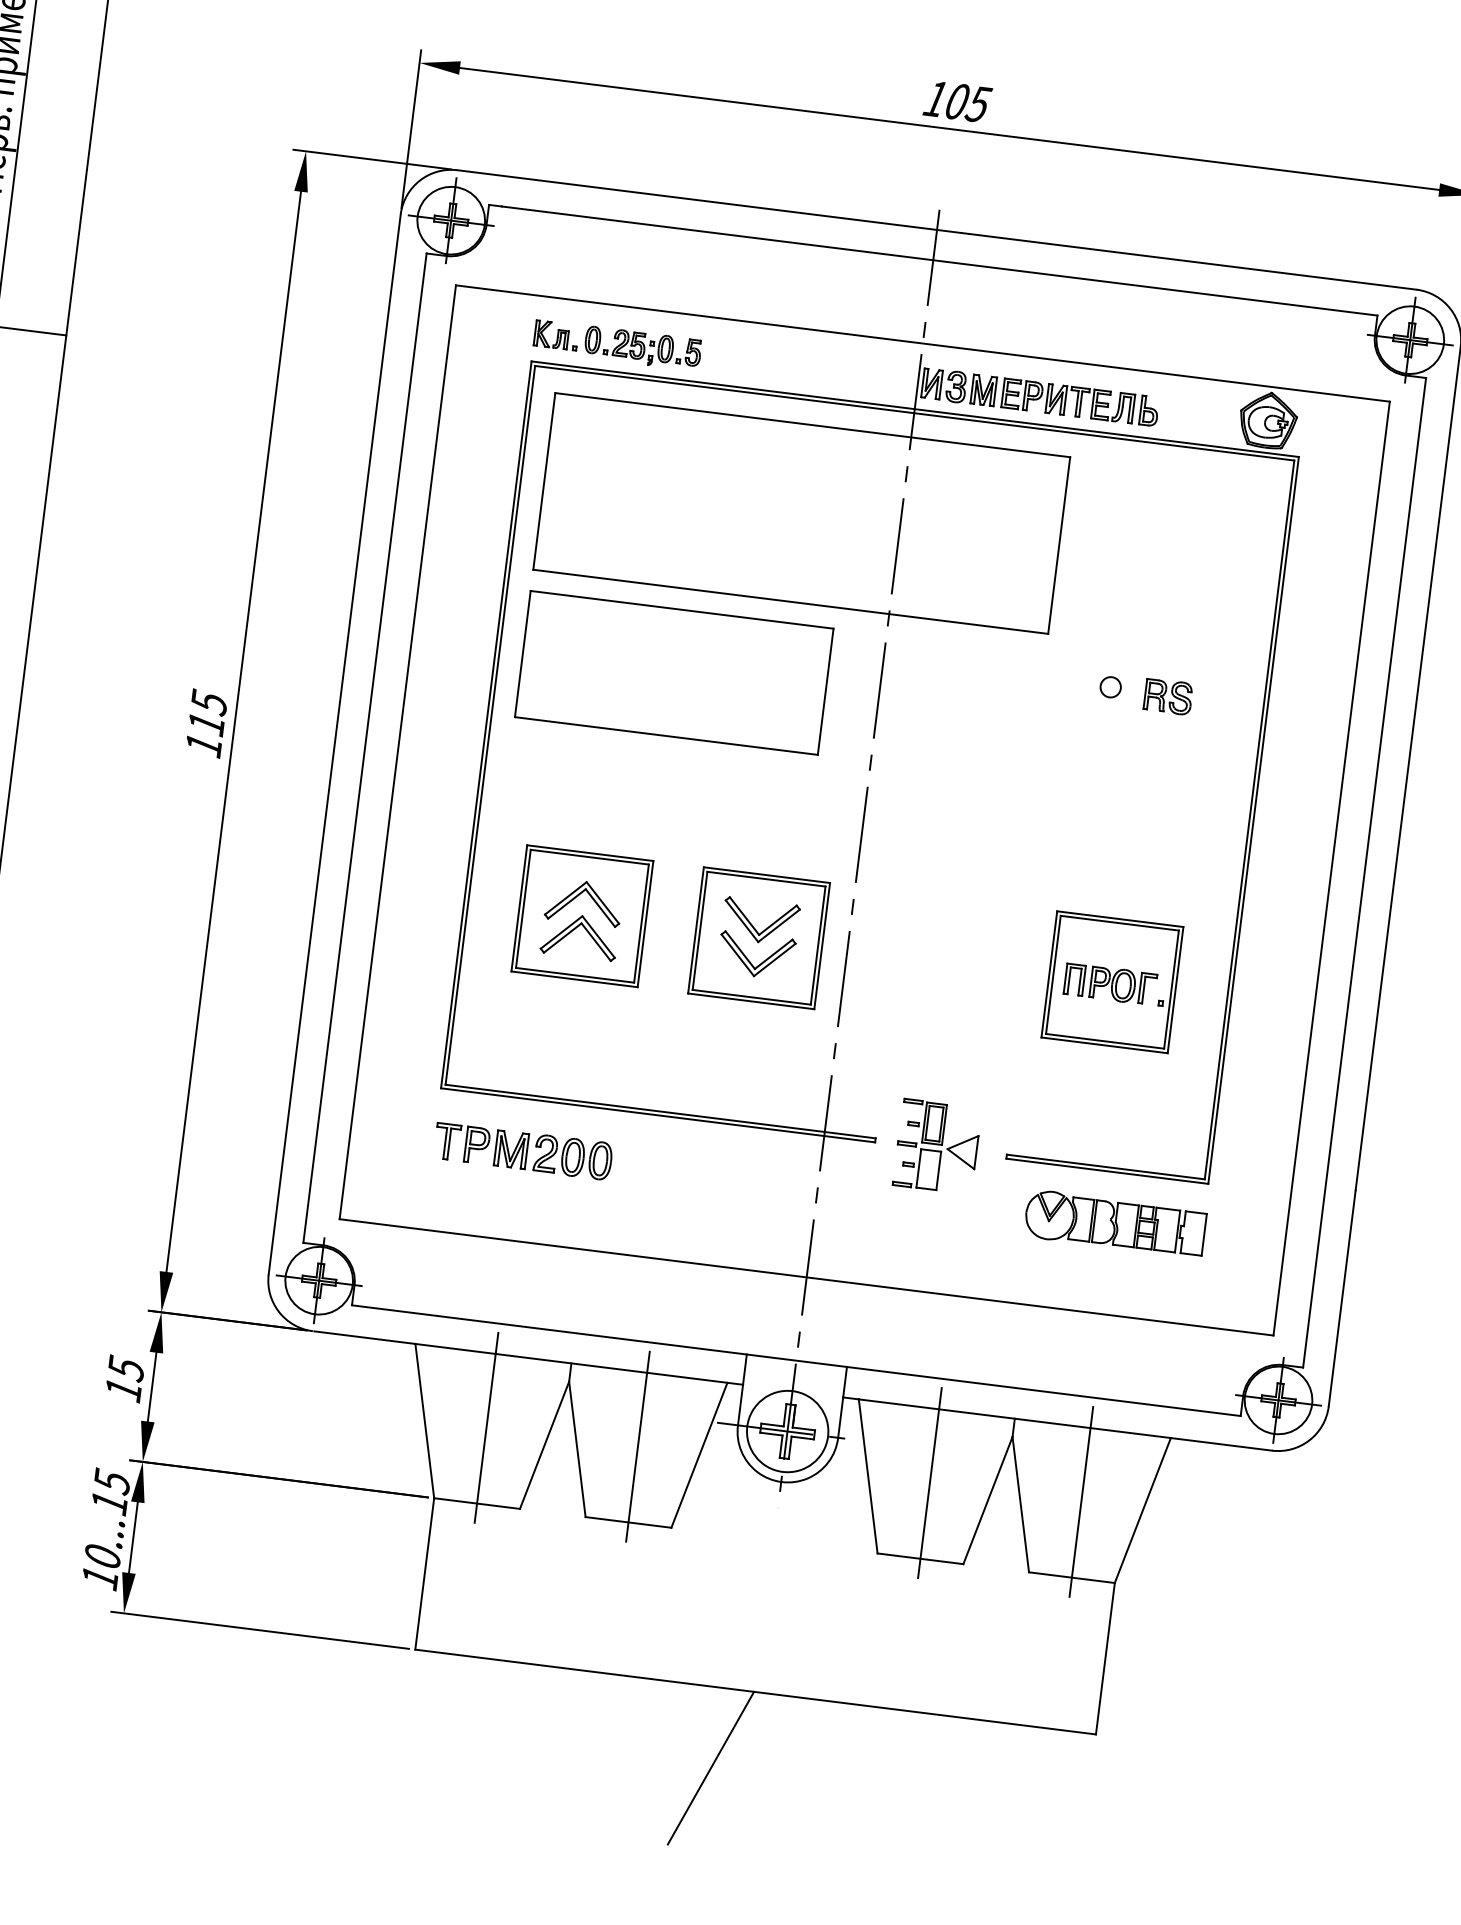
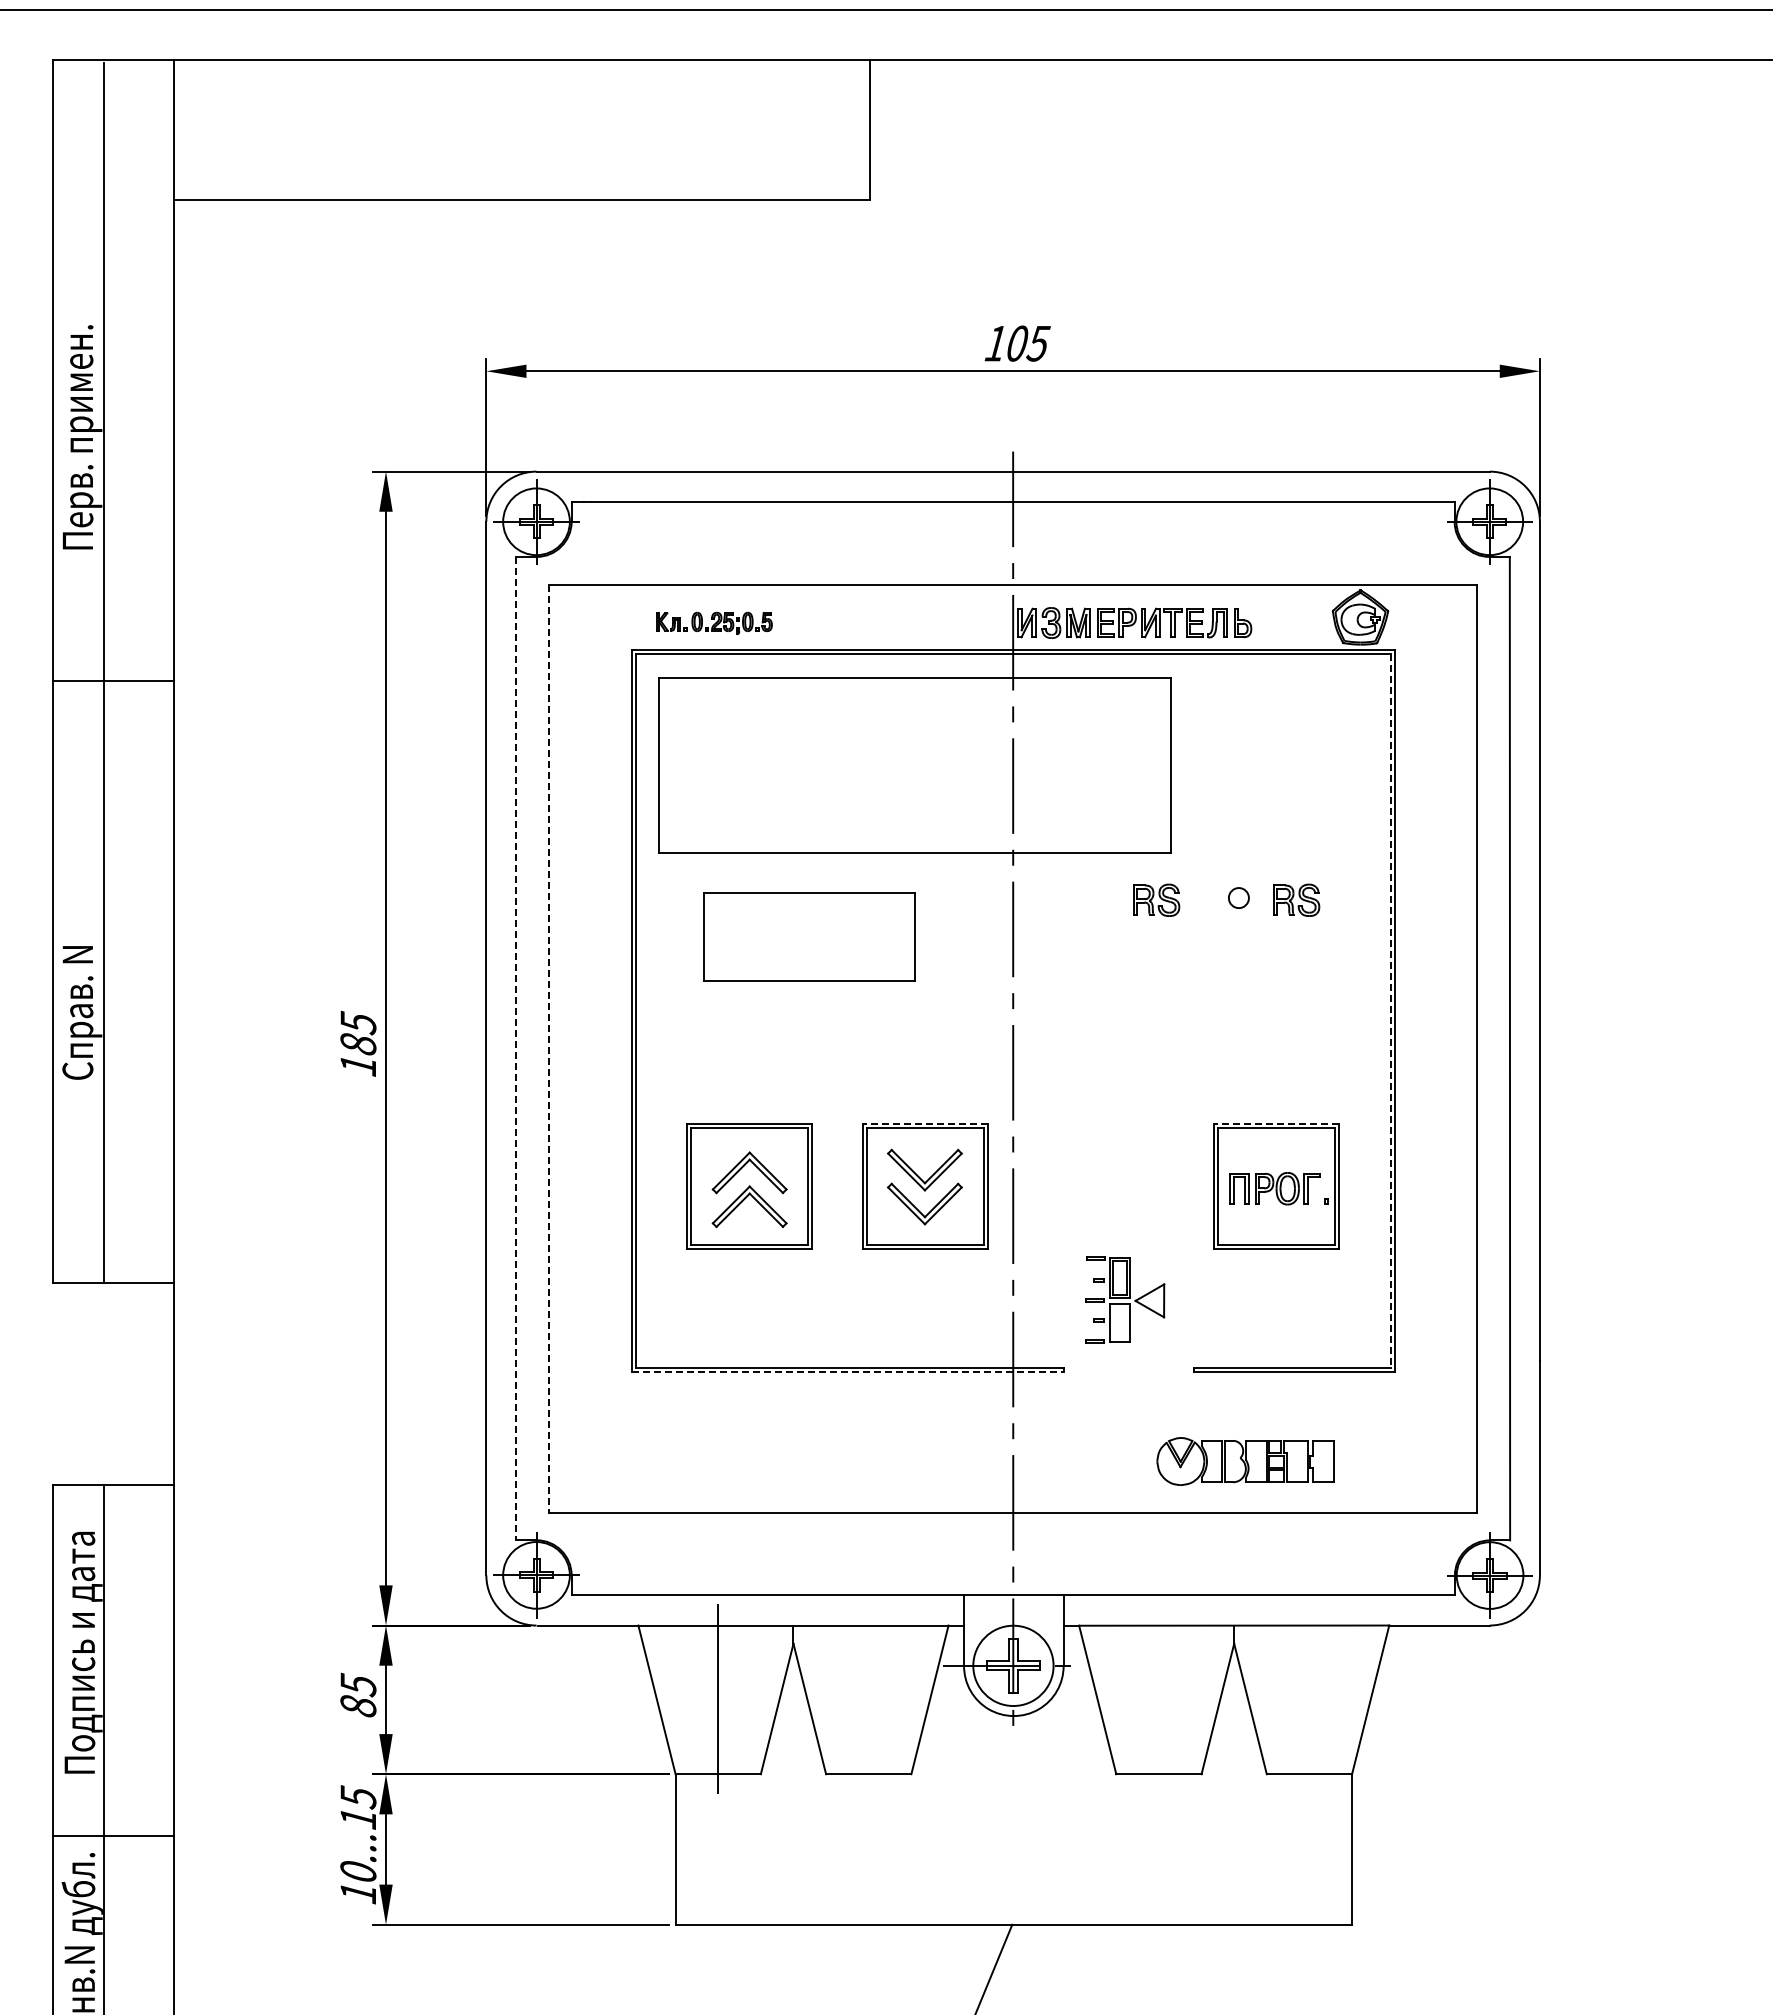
part: (617, 345) -> (714, 623), size x0.7
part: (673, 673) -> (809, 937), size x0.7
part: (1027, 678) -> (1156, 899), added
text: (206, 724) -> (358, 1044), 115 -> 185
line: (365, 748) -> (516, 1048), solid -> dashed
line: (398, 753) -> (549, 1049), solid -> dashed
line: (1249, 820) -> (1390, 1011), solid -> dashed
line: (767, 874) -> (925, 1123), solid -> dashed
line: (1120, 918) -> (1276, 1123), solid -> dashed
line: (658, 1115) -> (848, 1372), solid -> dashed
part: (937, 1146) -> (1125, 1299), moved
part: (523, 1150) -> (720, 1423), removed
part: (1115, 1223) -> (1245, 1461), moved
text: (123, 1390) -> (358, 1706), 15 -> 85
line: (637, 1446) -> (868, 1698), removed
line: (929, 1482) -> (1158, 1698), removed
line: (1081, 1501) -> (1309, 1698), removed

